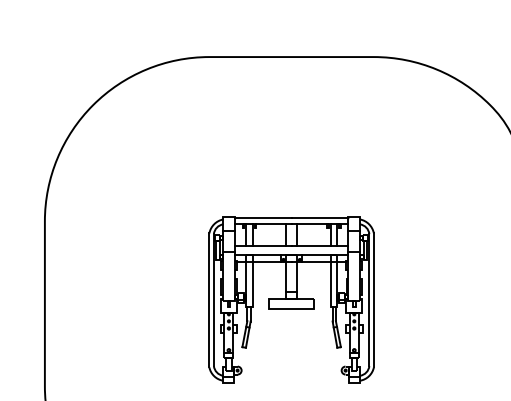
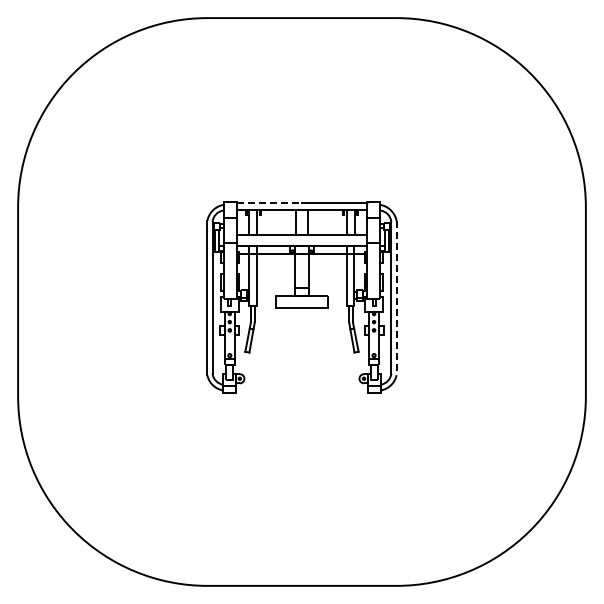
line: (263, 218) -> (269, 203), solid -> dashed
line: (373, 300) -> (396, 298), solid -> dashed

